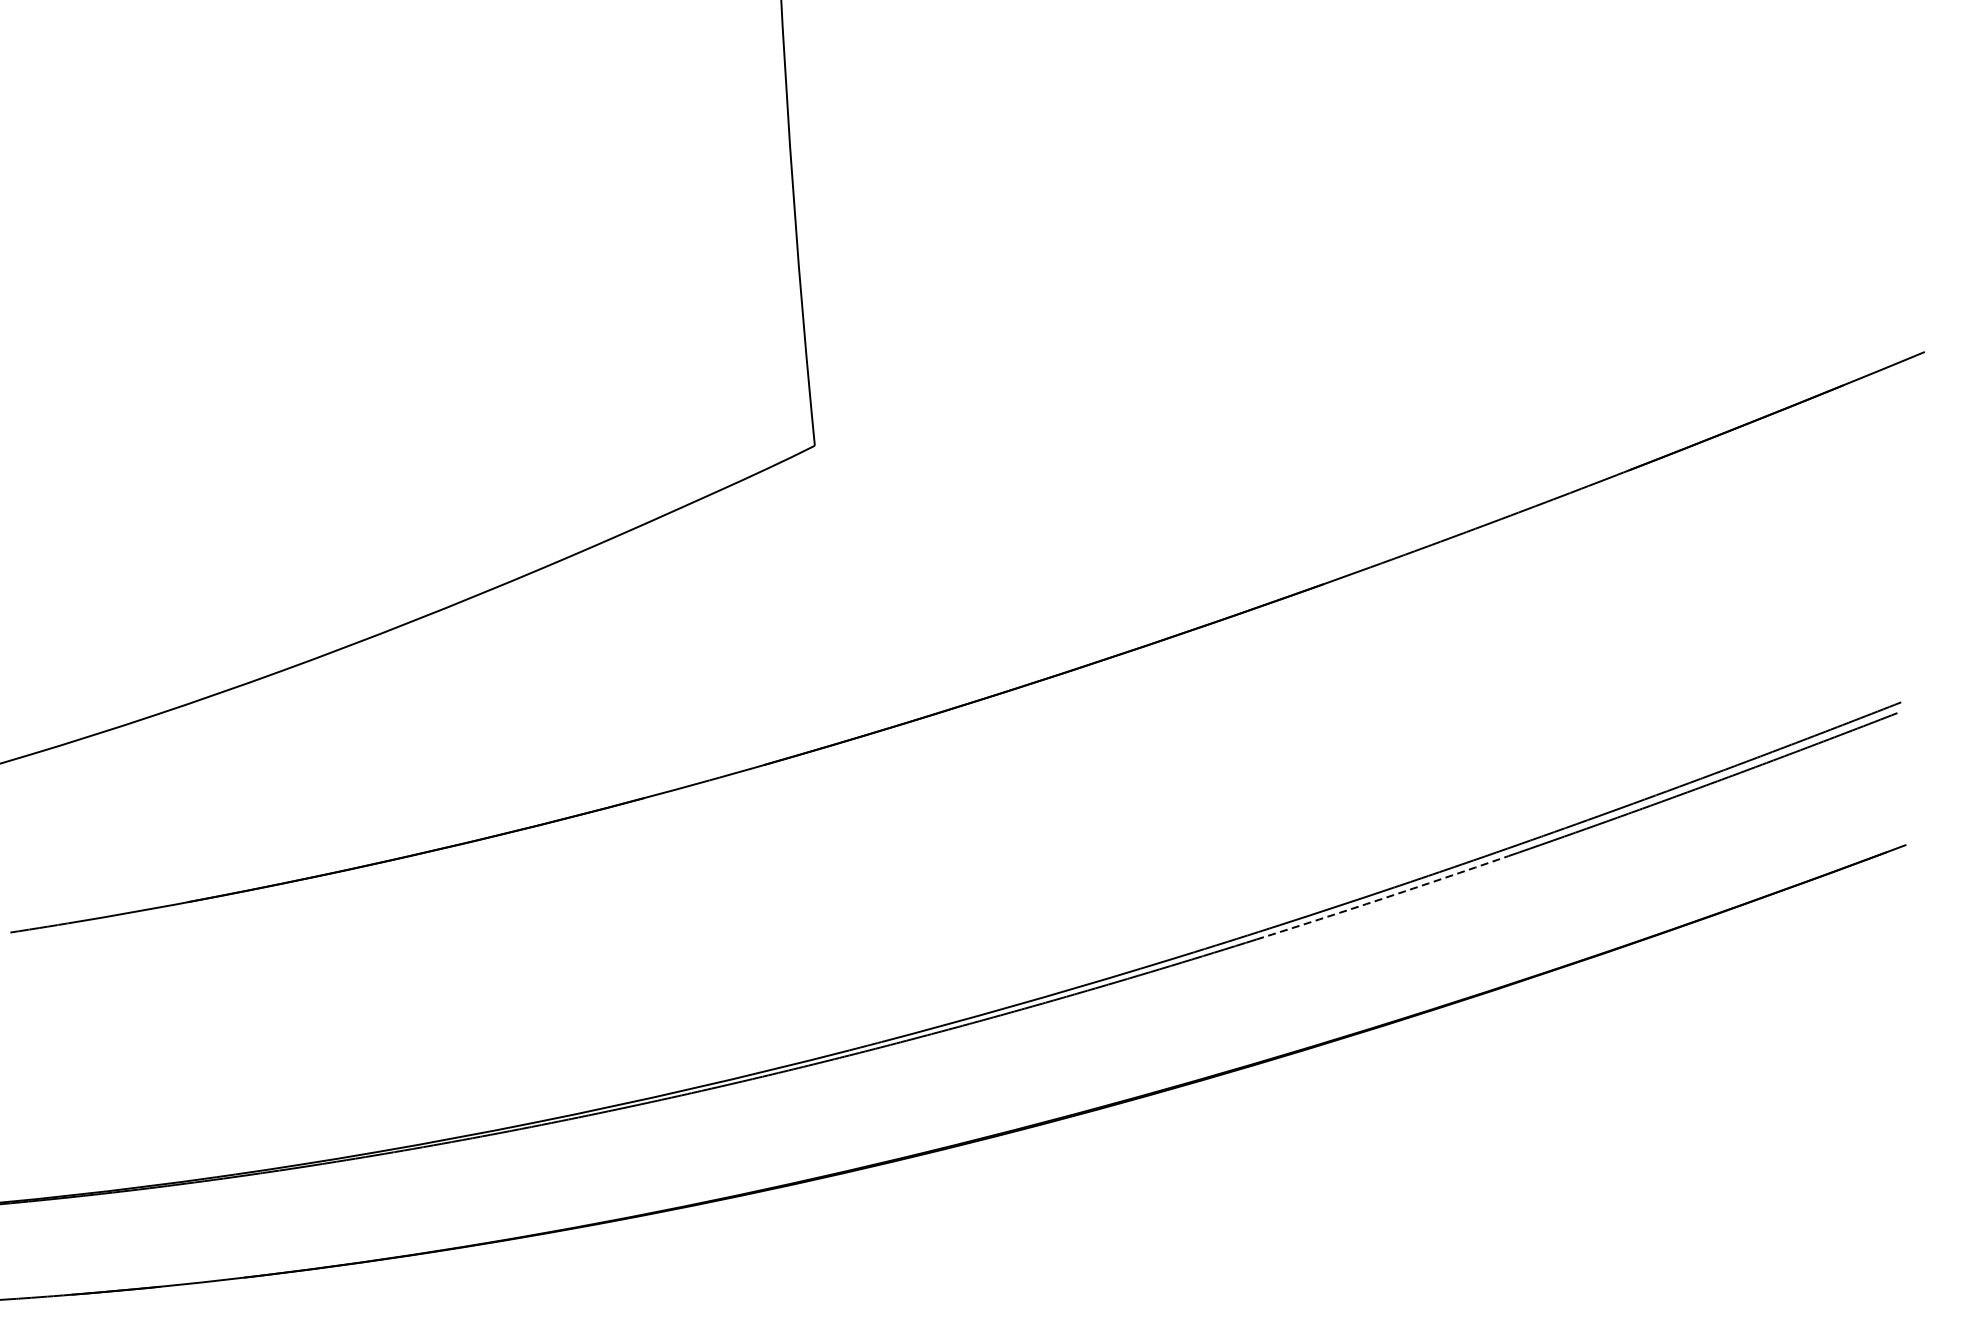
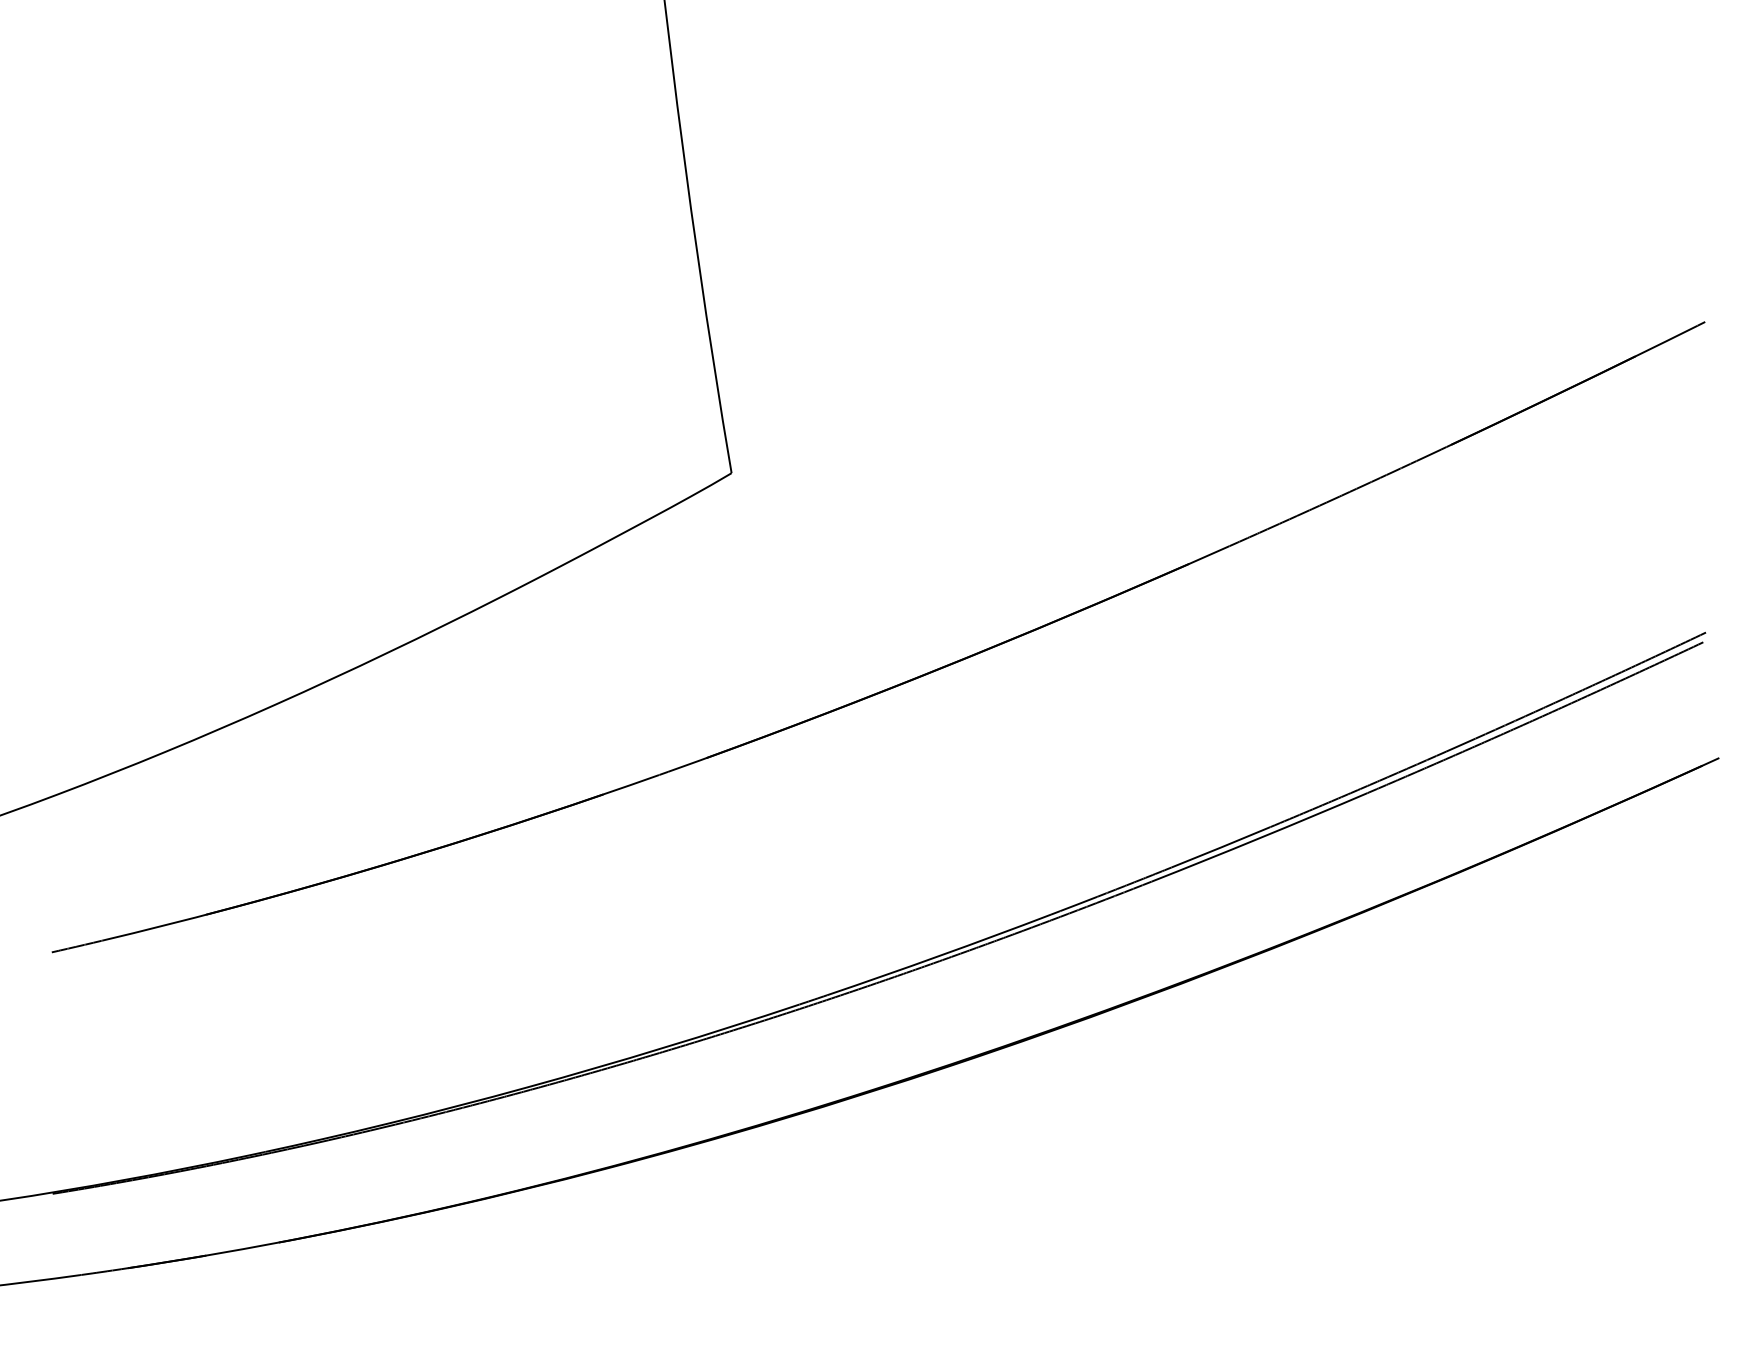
arc: (1381, 899) -> (1259, 838), dashed -> solid

